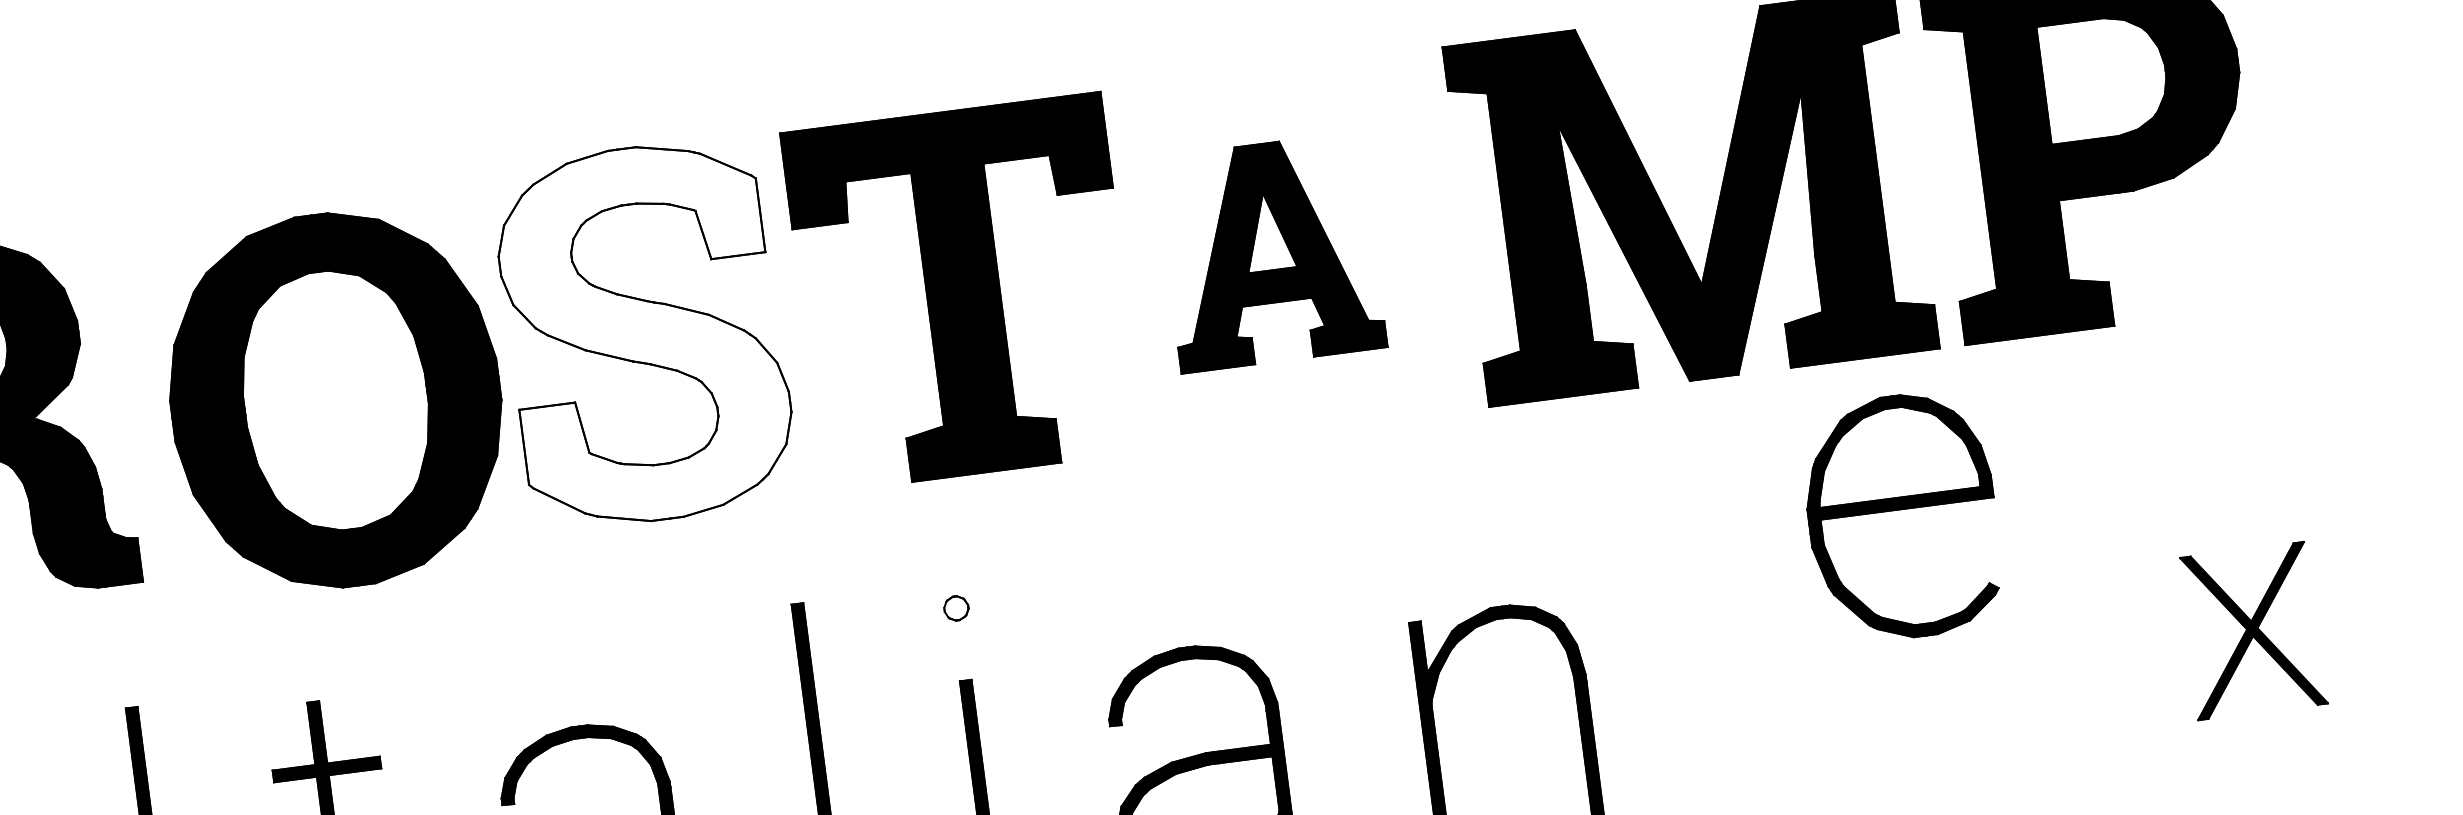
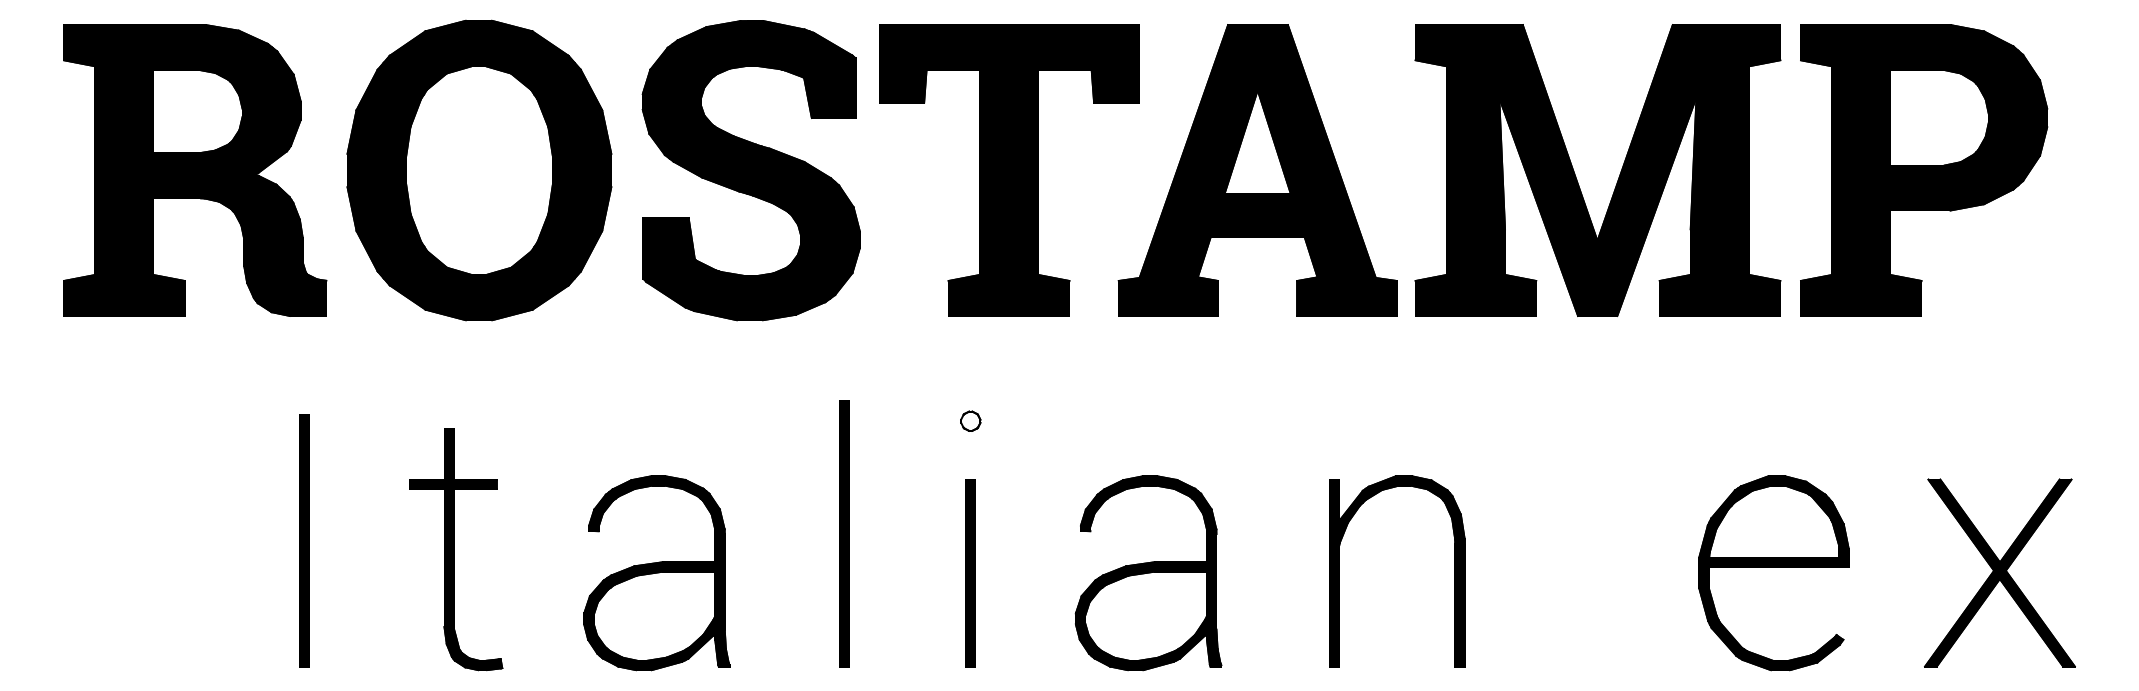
part: (1270, 252) -> (1257, 170), size x1.67
fill: (643, 333) -> (750, 170), added
part: (335, 400) -> (479, 170), moved
part: (1901, 517) -> (1773, 573), moved
part: (2251, 630) -> (1999, 572), size x1.43

